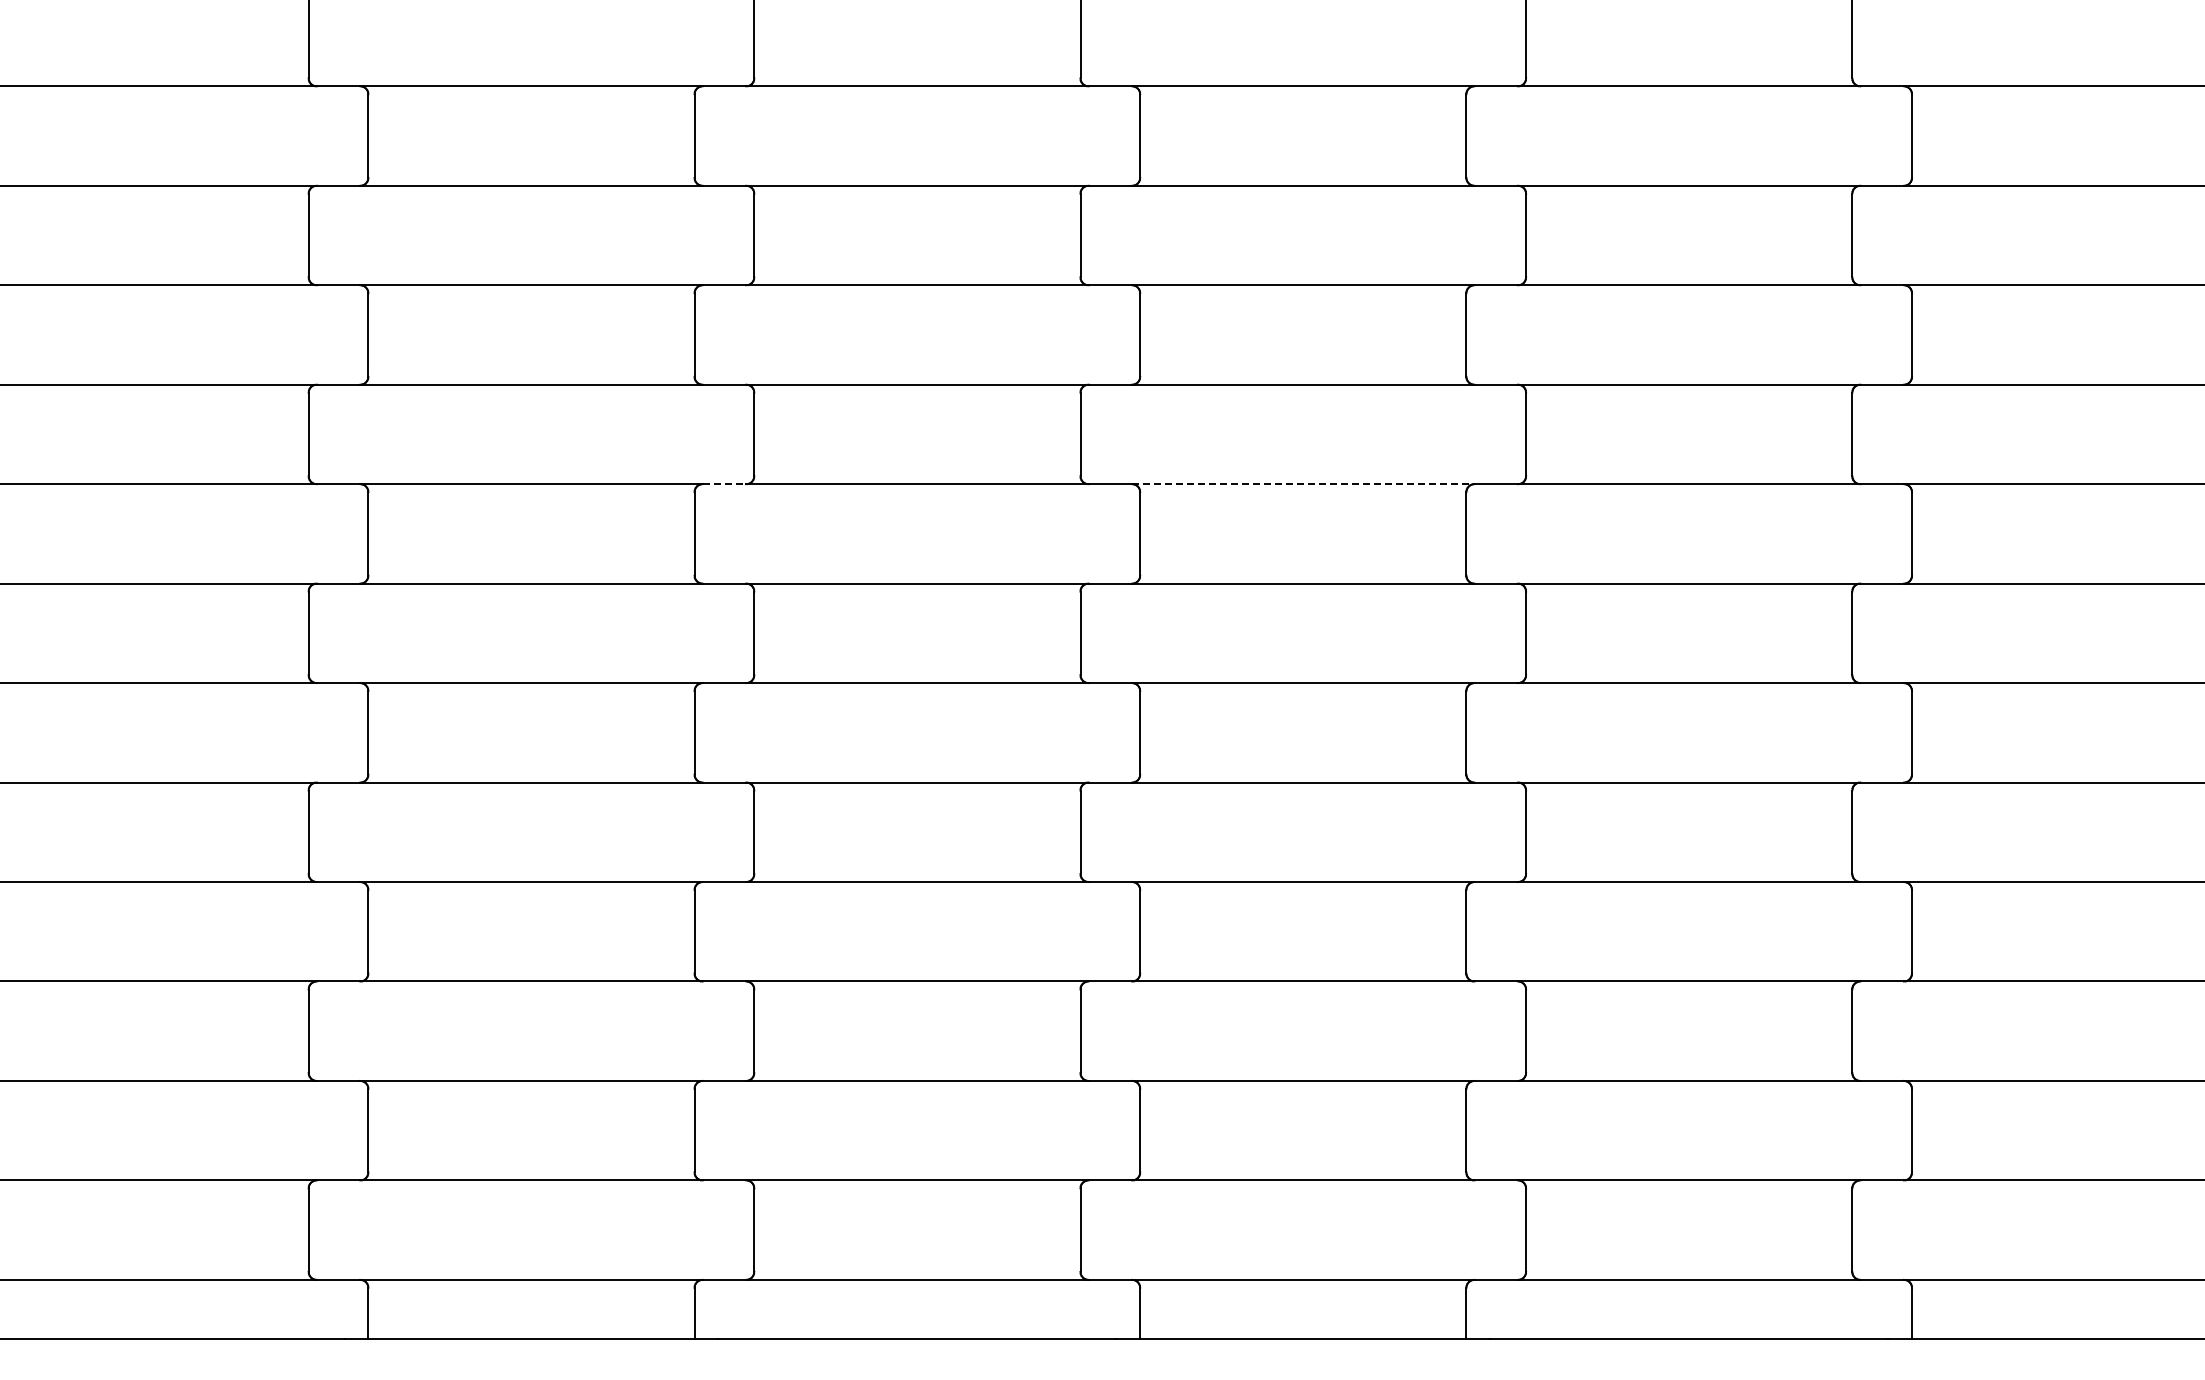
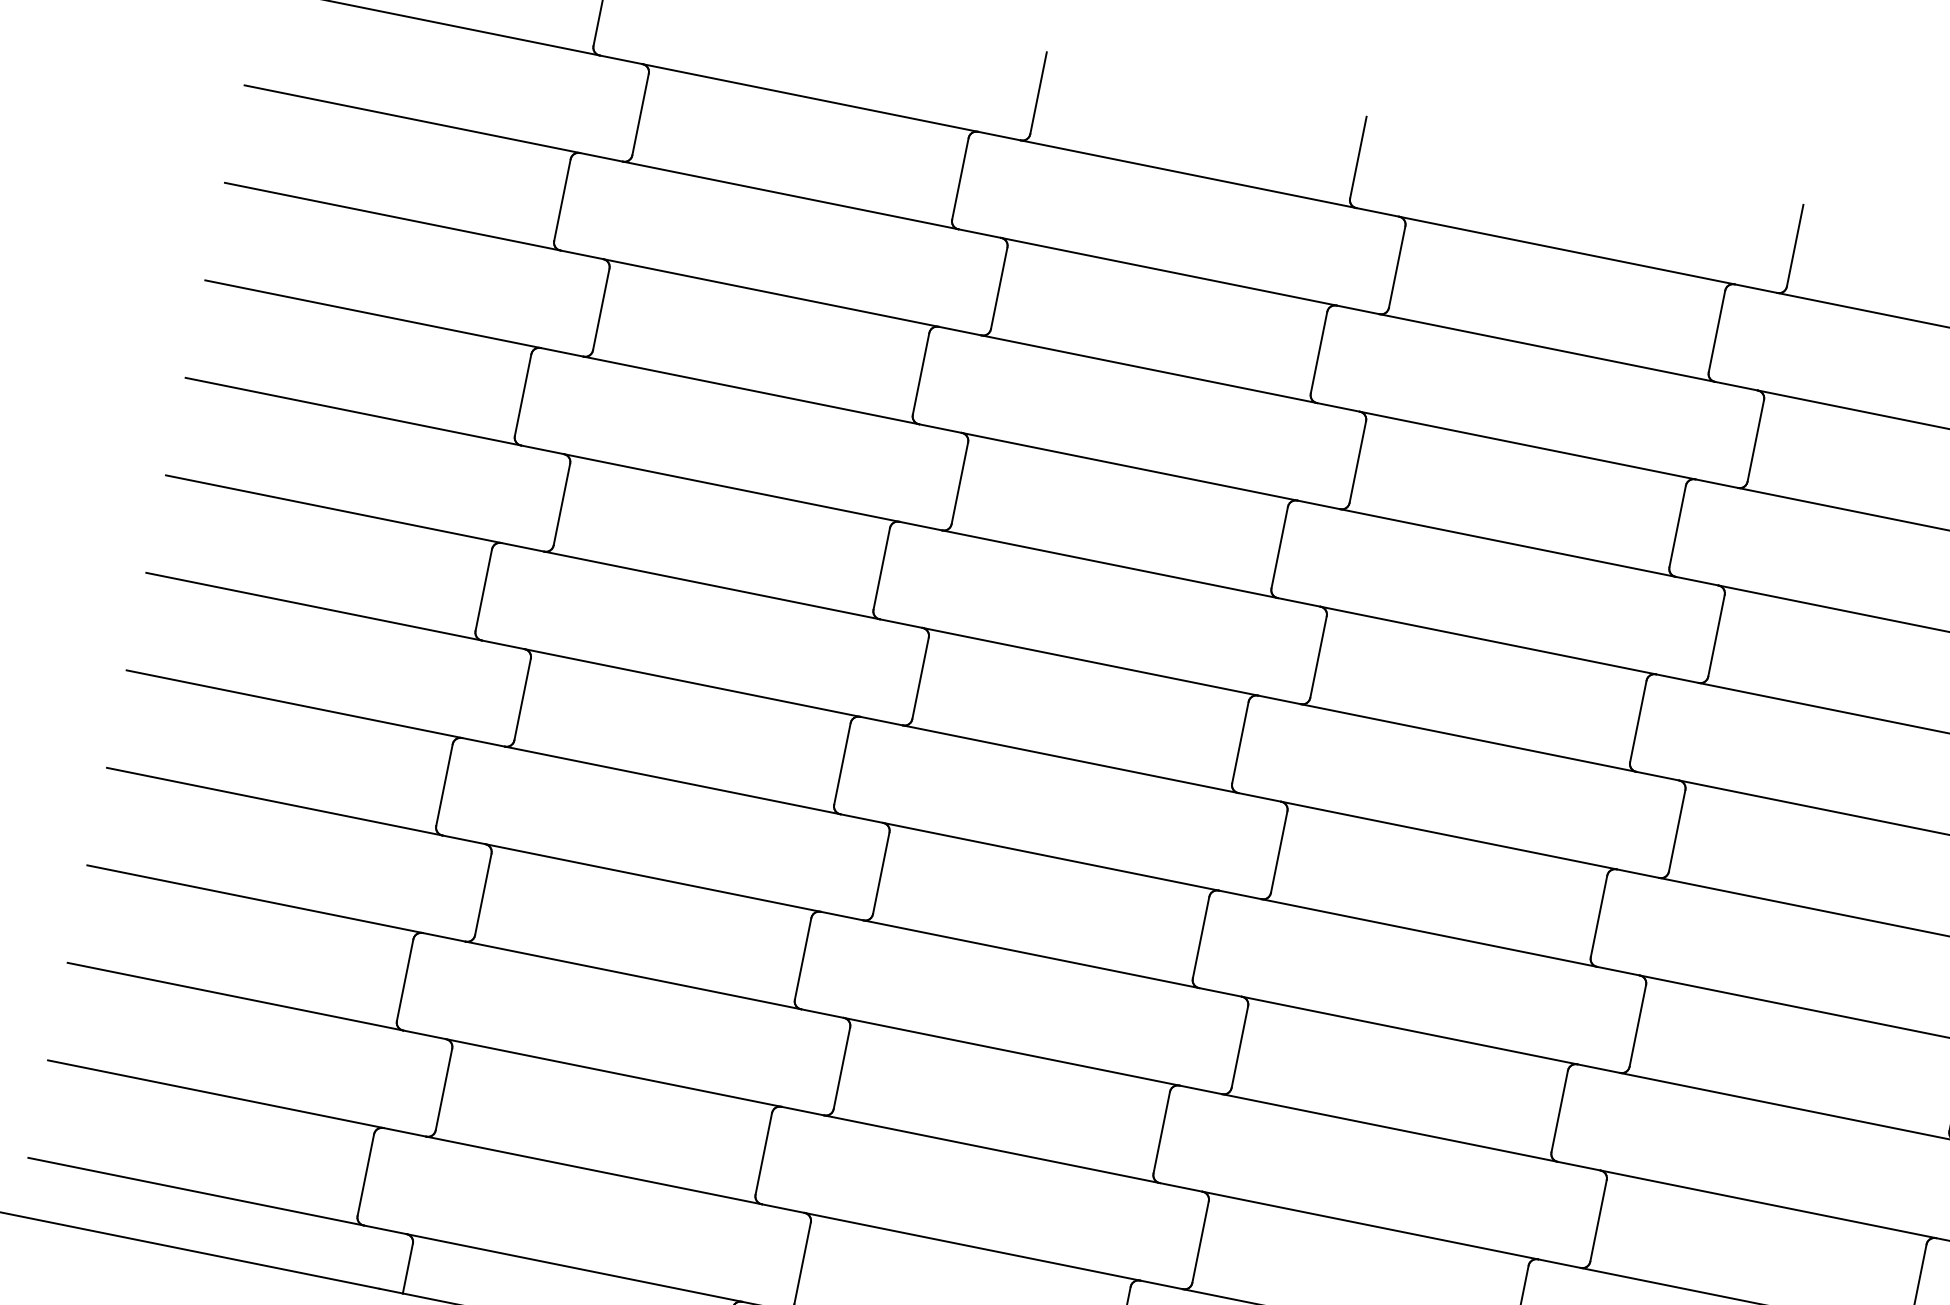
line: (724, 484) -> (920, 526), dashed -> solid
line: (1303, 484) -> (1488, 640), dashed -> solid

